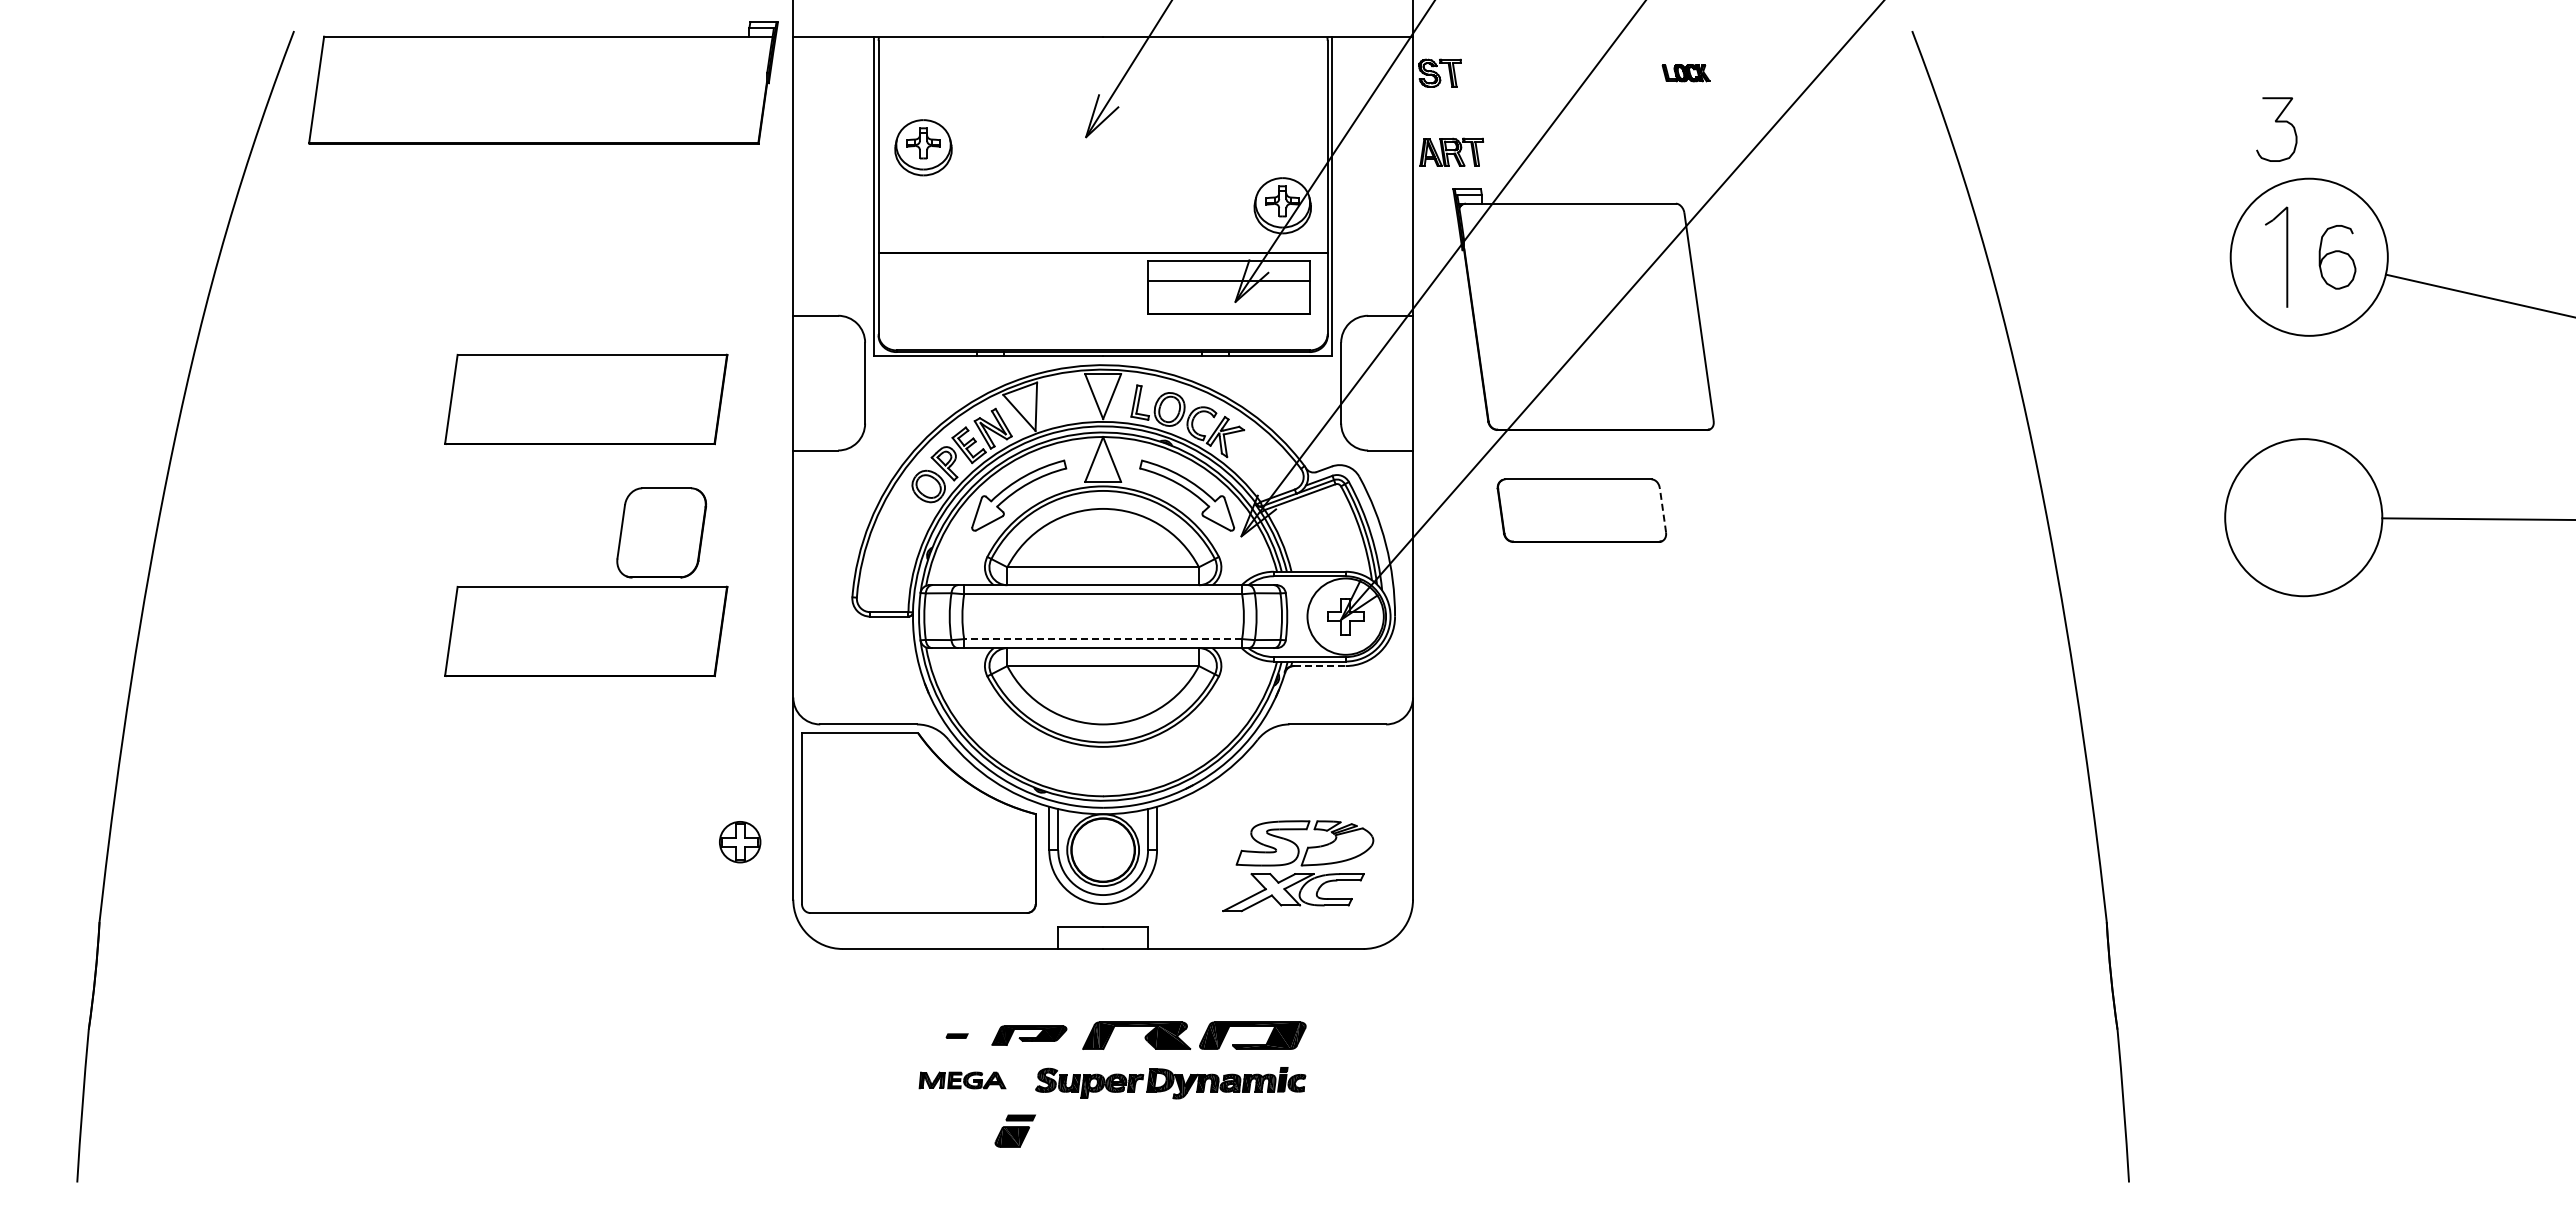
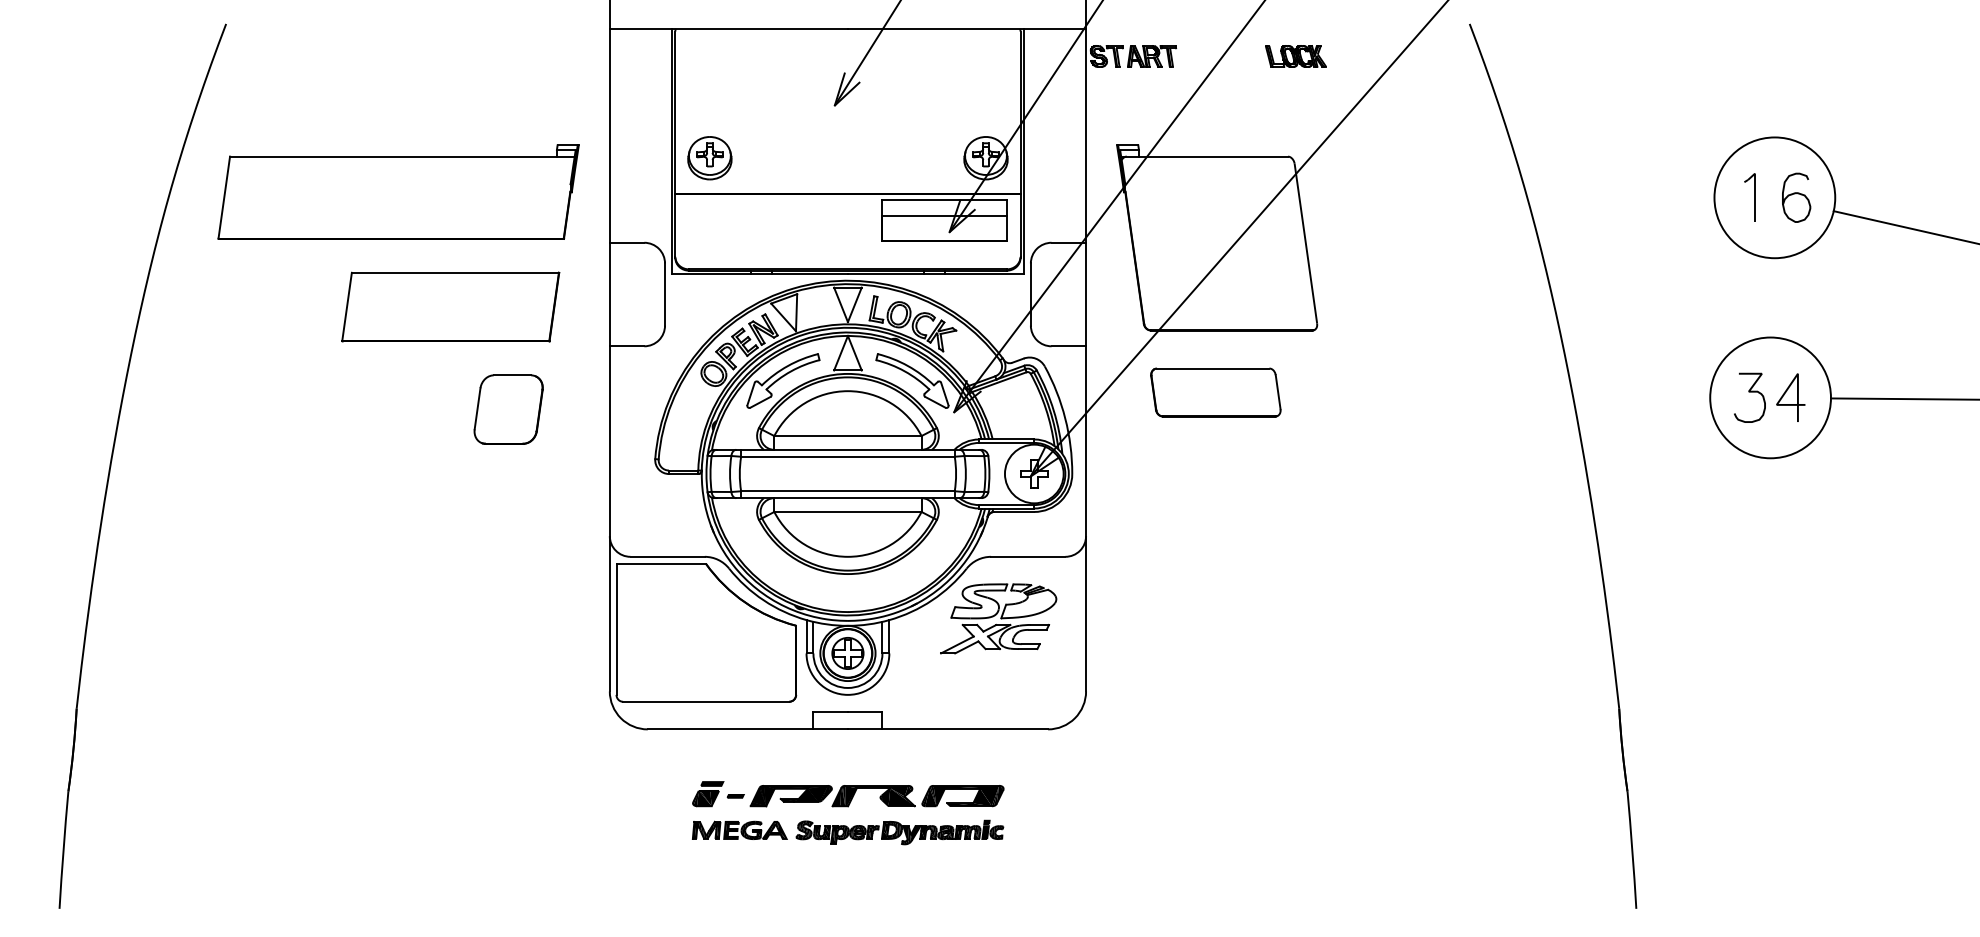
part: (1685, 72) -> (1295, 55), size x1.67
part: (543, 82) -> (398, 191), moved
curve: (2276, 122) -> (1749, 392), moved
part: (923, 147) -> (709, 158), moved
part: (1451, 151) -> (1151, 55), moved
part: (2276, 256) -> (1749, 197), size x0.62
line: (1662, 509) -> (1277, 391), dashed -> solid
line: (2323, 511) -> (1785, 393), added
part: (586, 631) -> (450, 485), removed
line: (1103, 639) -> (848, 491), dashed -> solid
line: (1319, 666) -> (1014, 512), dashed -> solid
part: (740, 842) -> (848, 653), moved
part: (1298, 866) -> (998, 619), moved
part: (1029, 1035) -> (791, 795), size x1.43
part: (962, 1080) -> (739, 830), size x1.43
part: (1014, 1130) -> (707, 793), moved

